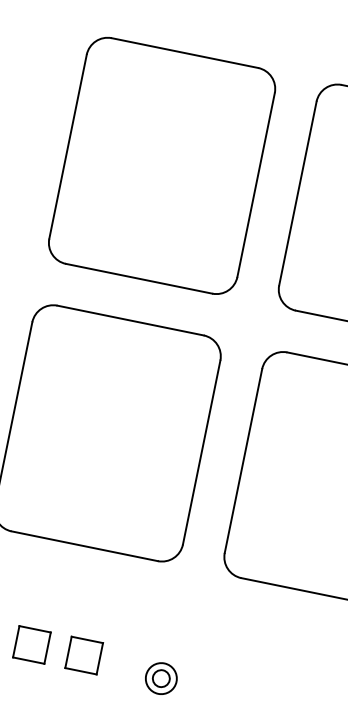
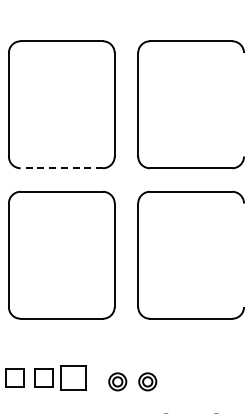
line: (138, 279) -> (61, 168), solid -> dashed
part: (84, 654) -> (73, 377), size x1.4
part: (214, 688) -> (147, 381), added

